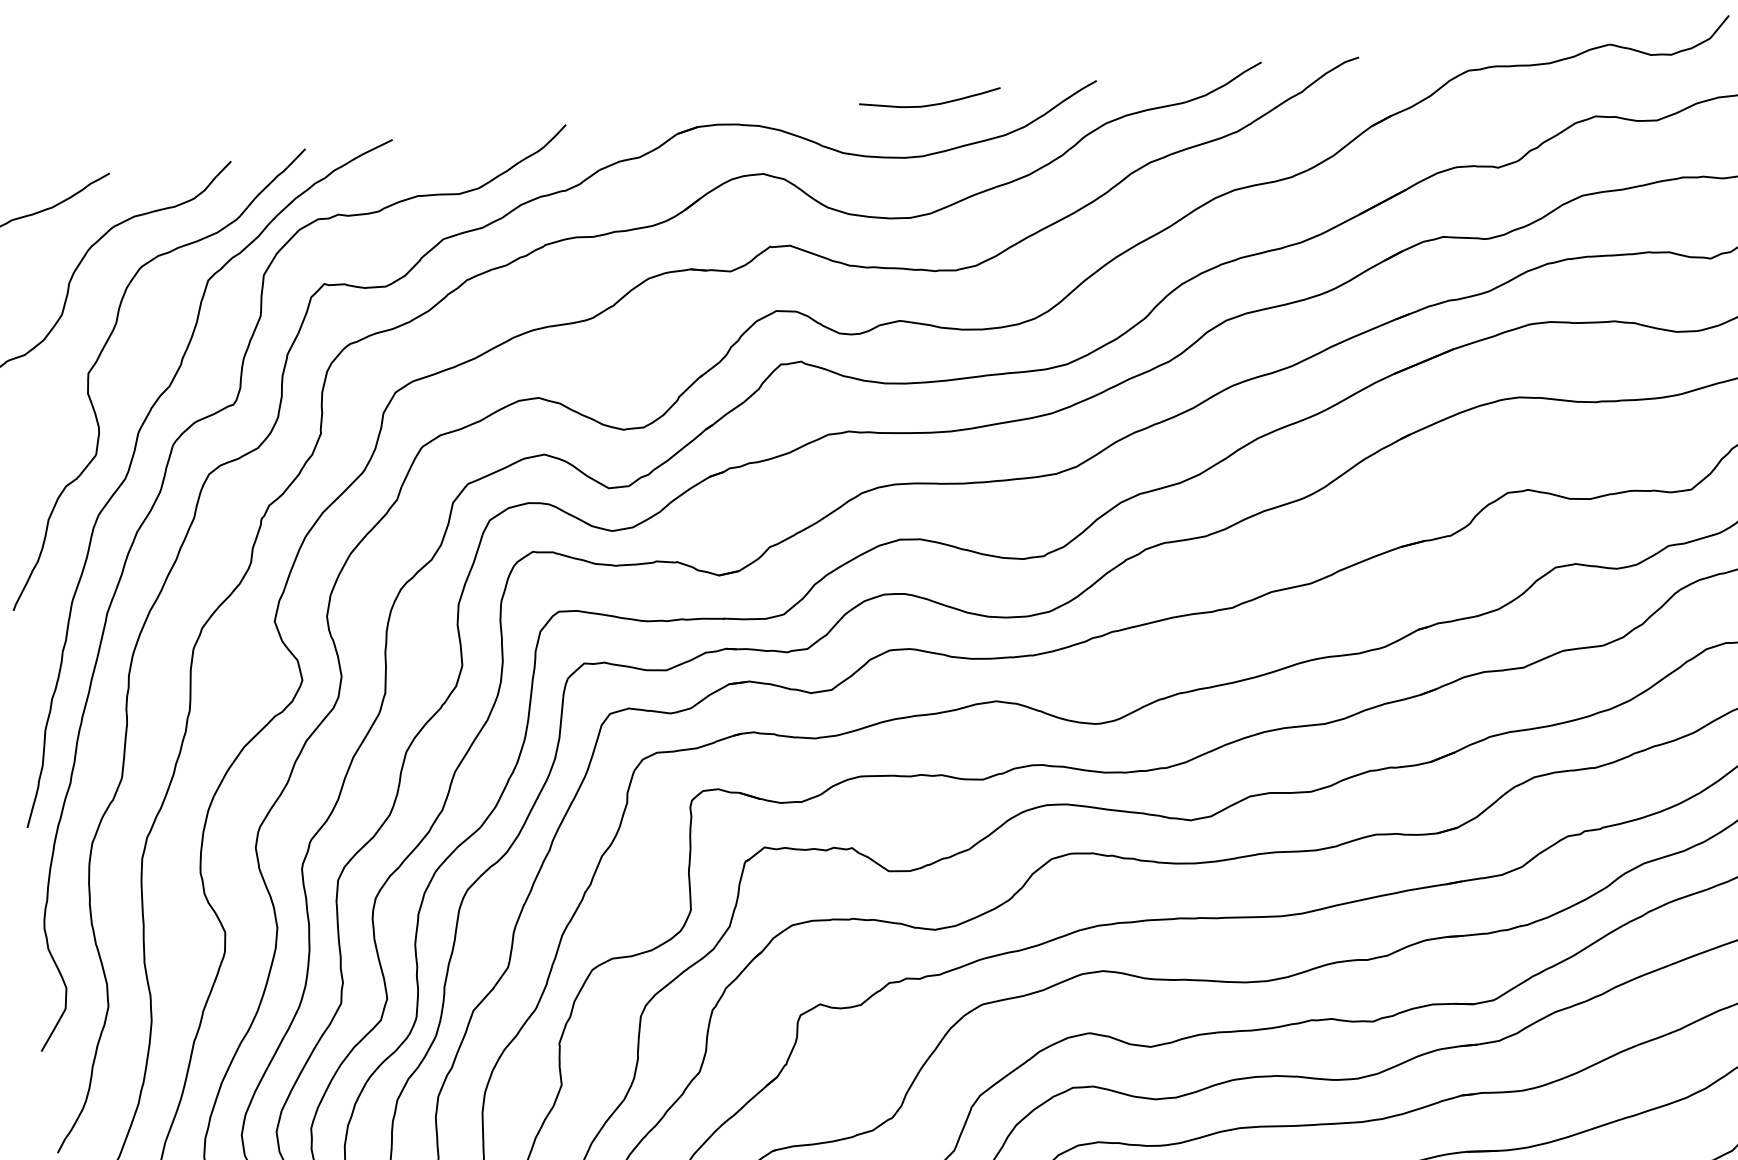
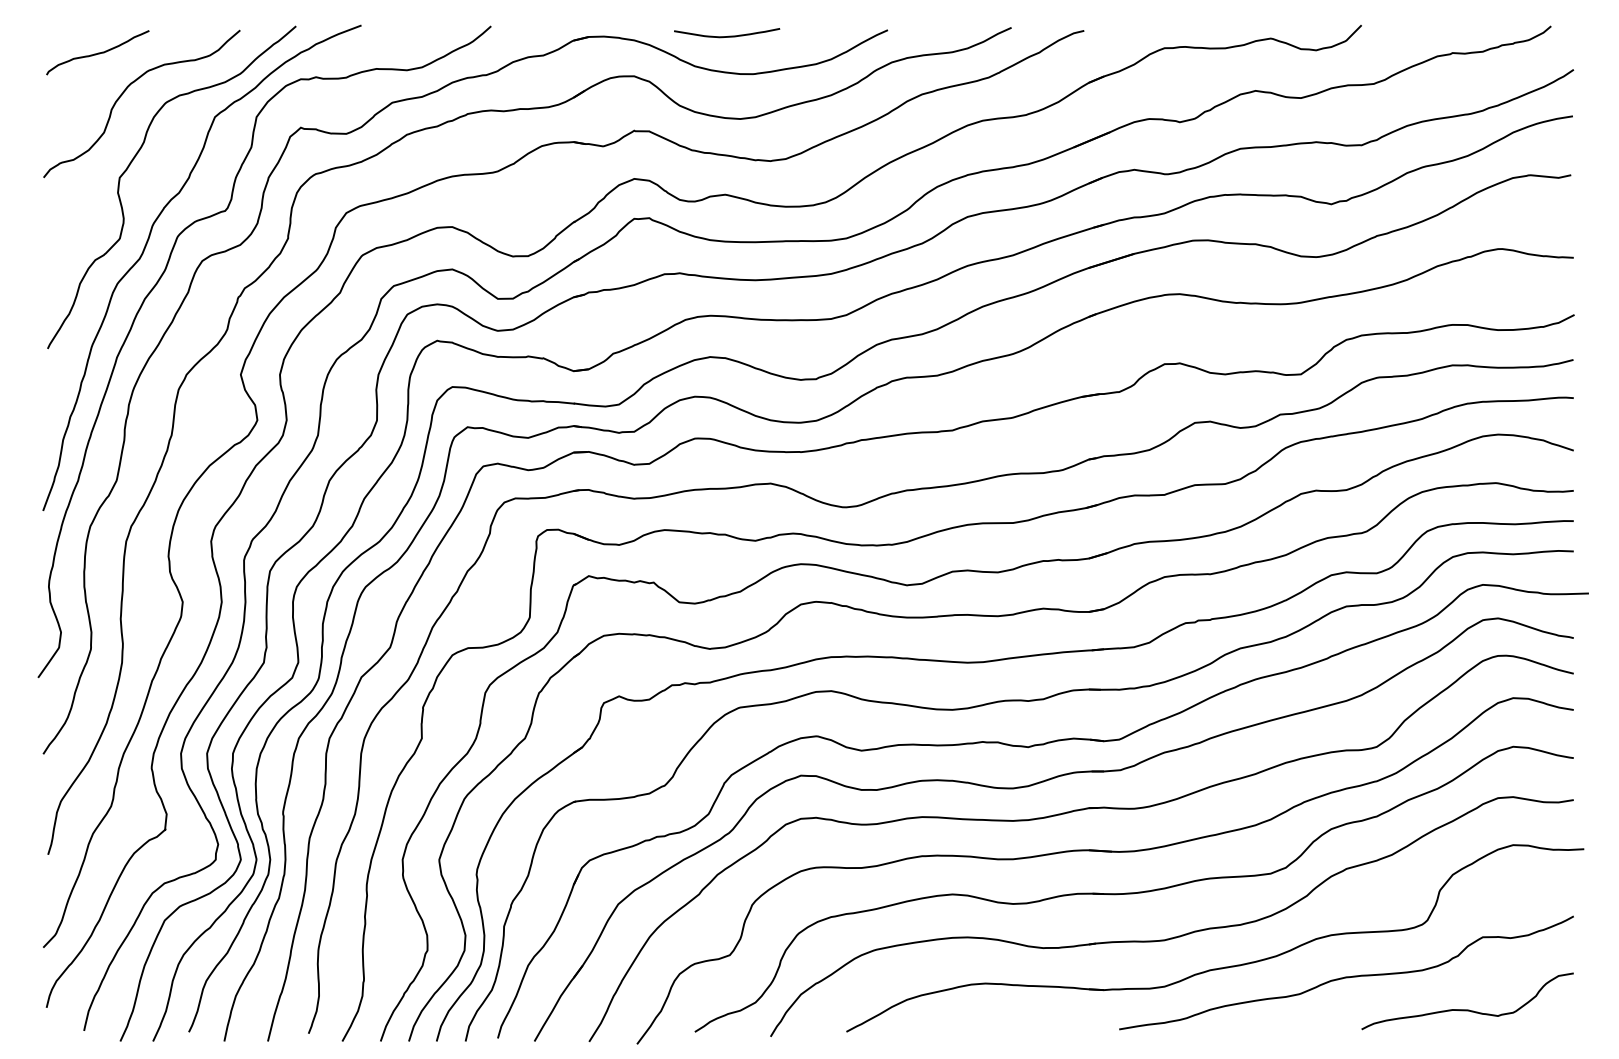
curve: (932, 103) -> (728, 35), moved

